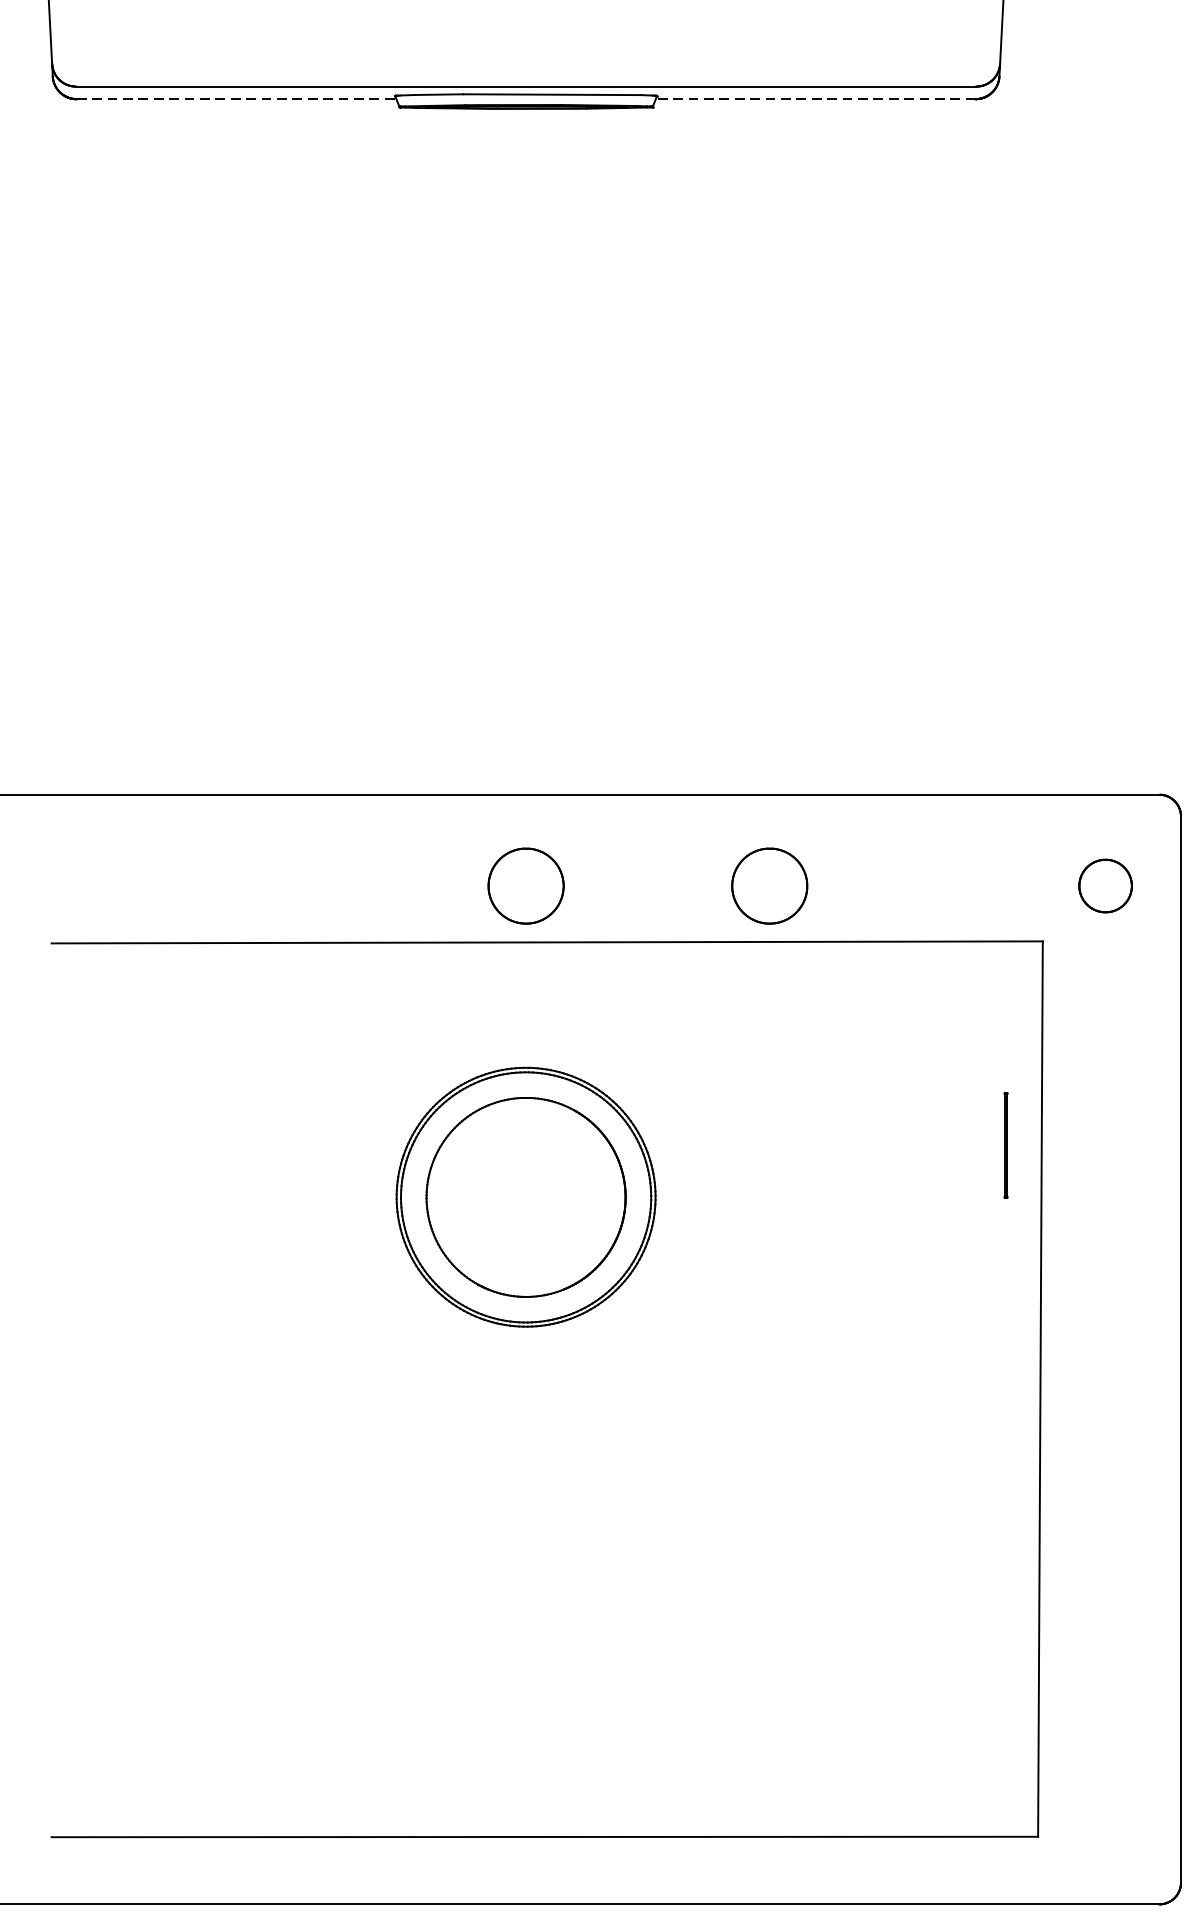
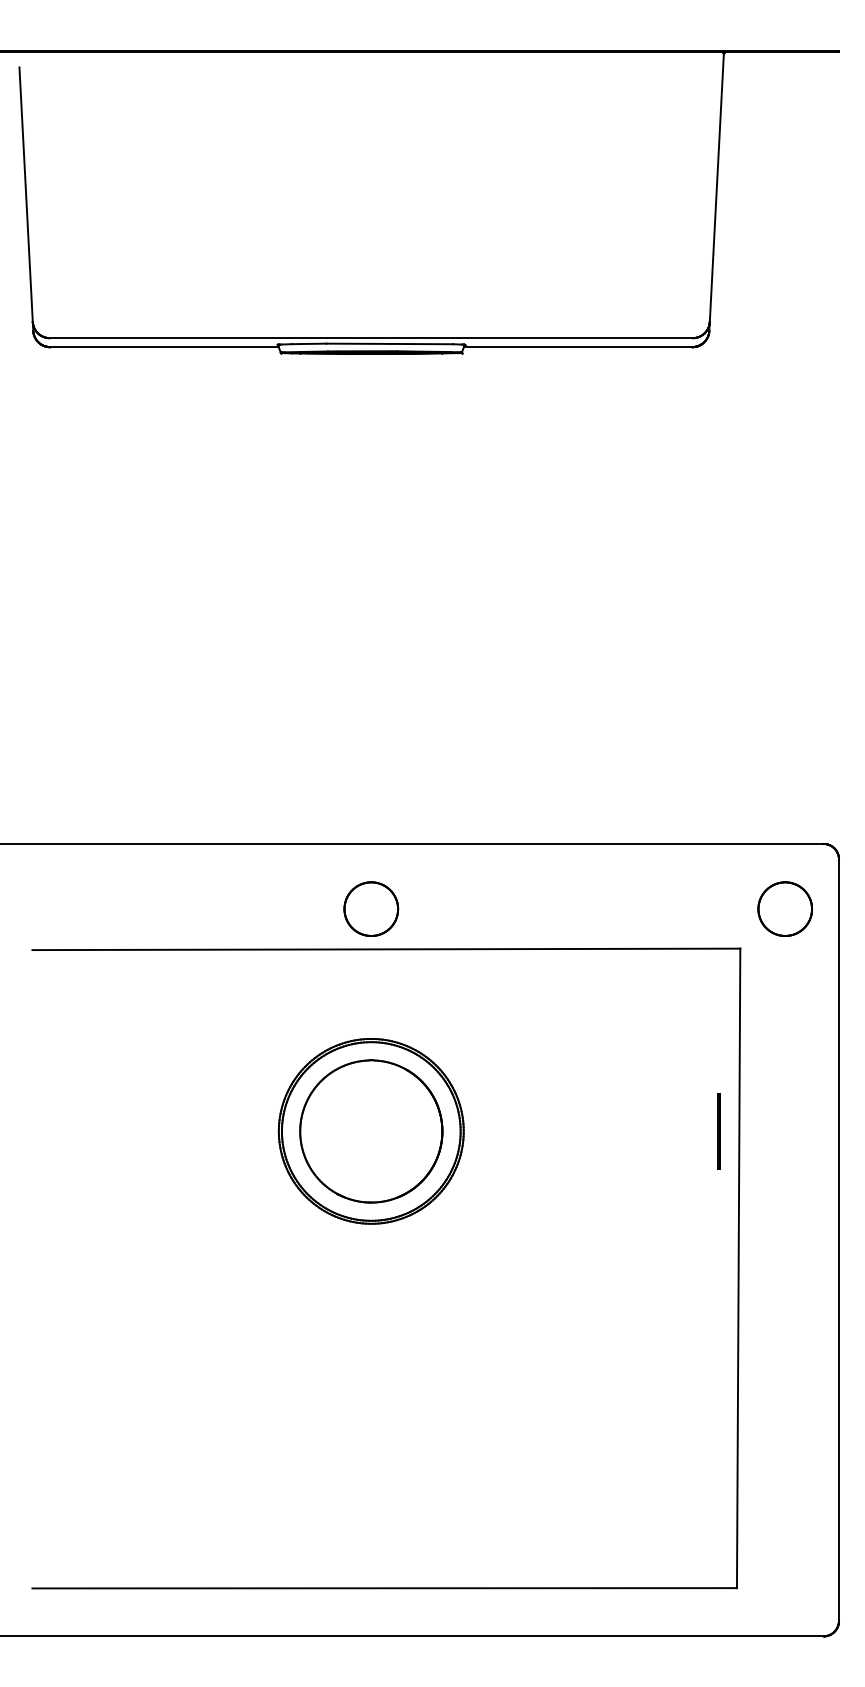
line: (237, 99) -> (165, 347), dashed -> solid
line: (814, 99) -> (577, 347), dashed -> solid
part: (770, 885) -> (545, 908), removed
part: (1104, 885) -> (784, 908), size x1.43
line: (1005, 1145) -> (718, 1131), moved

